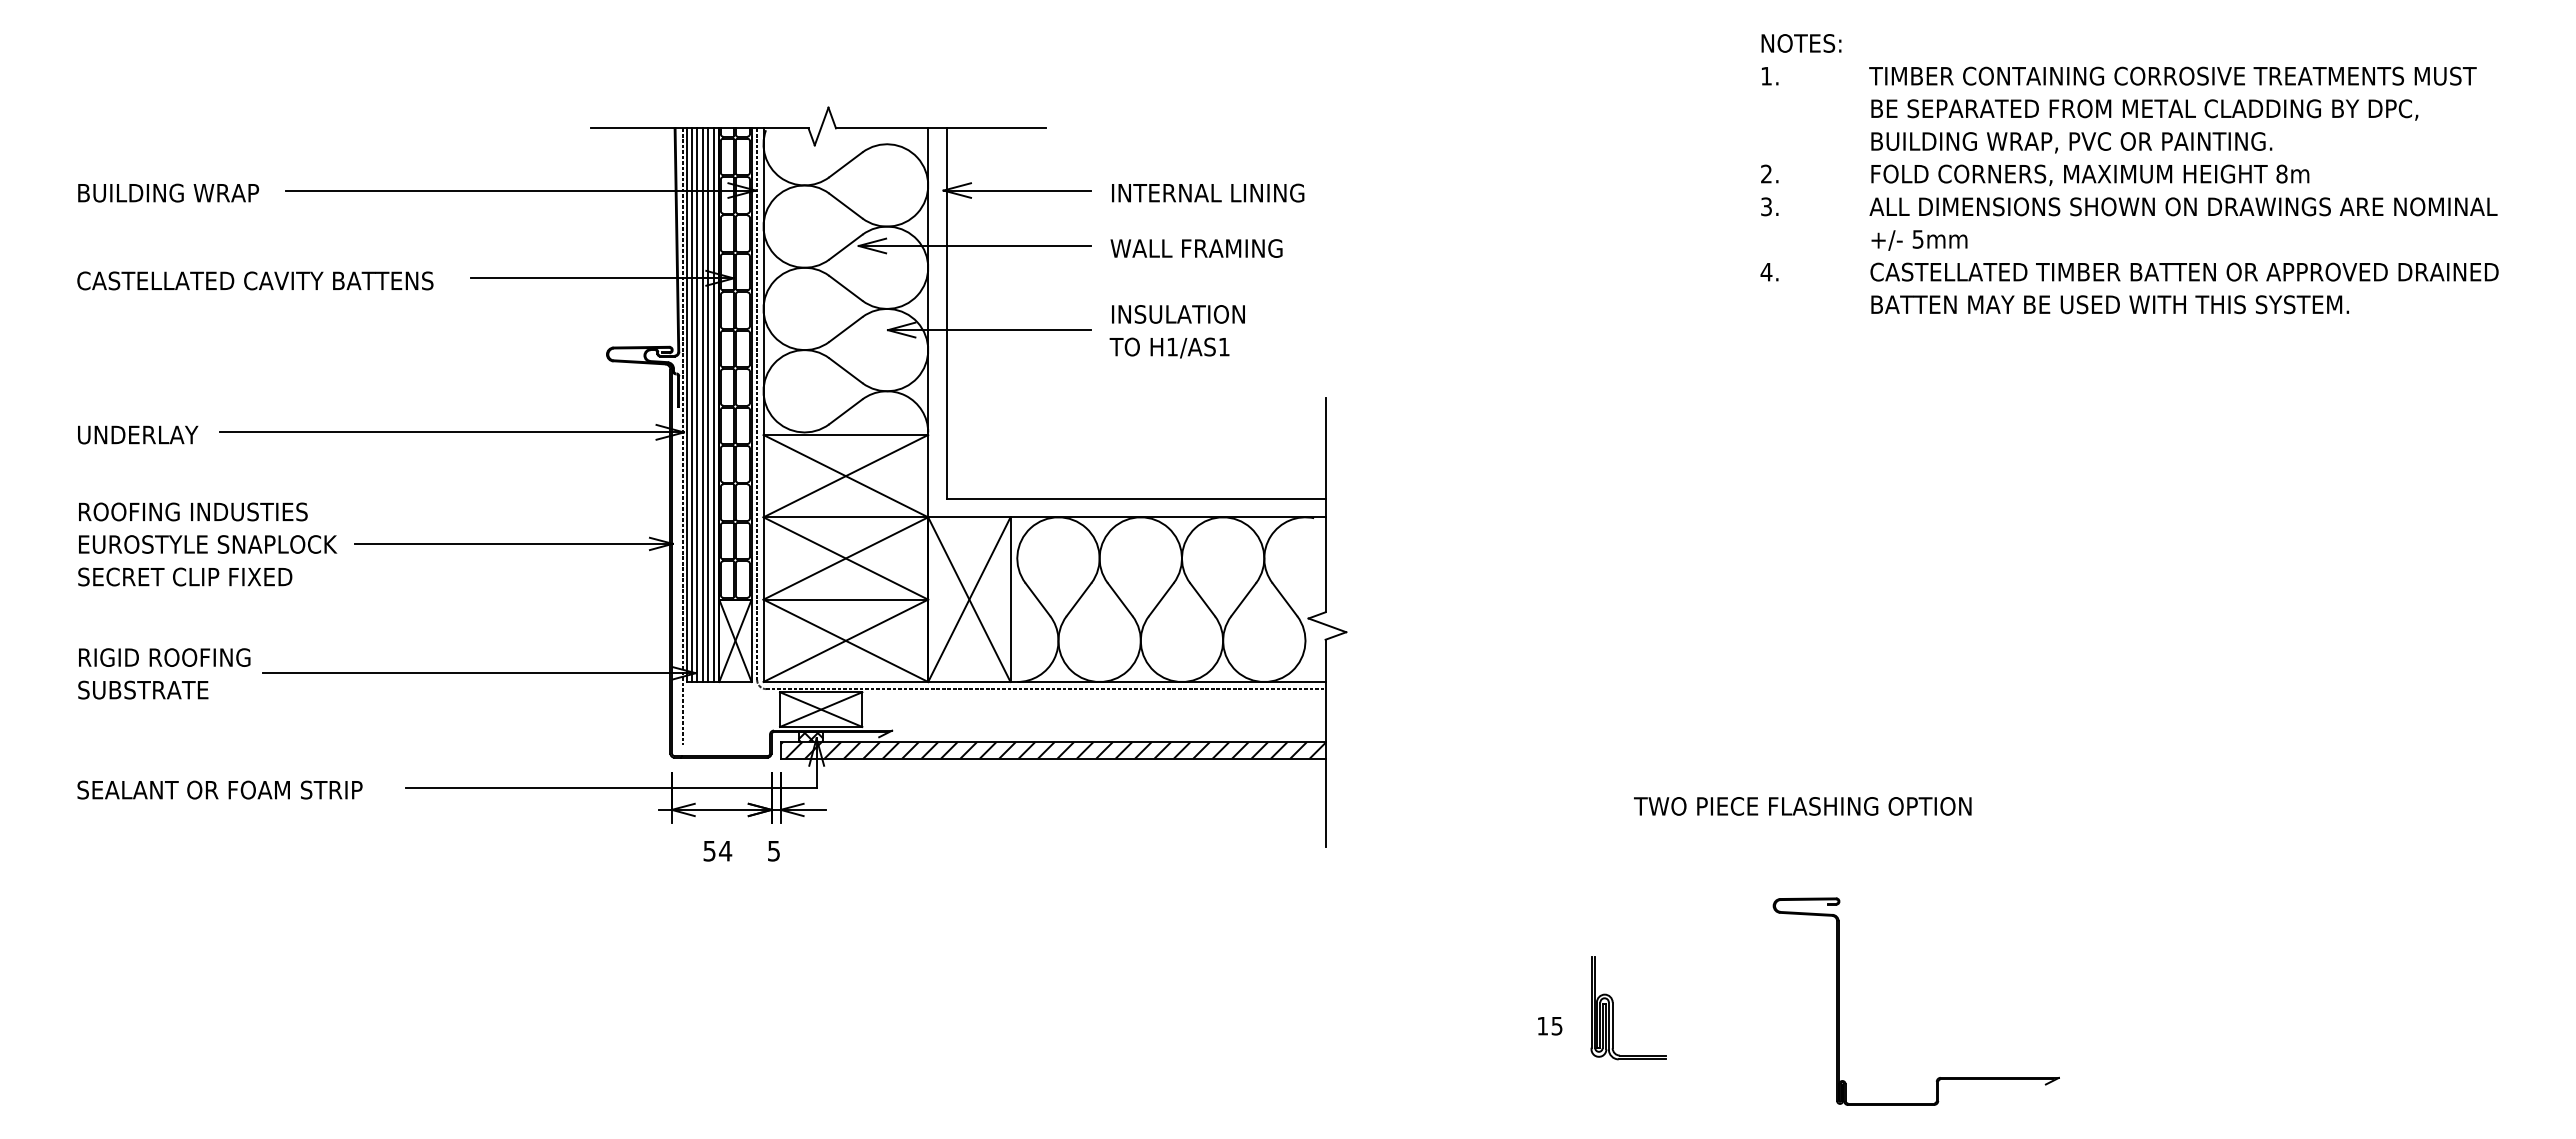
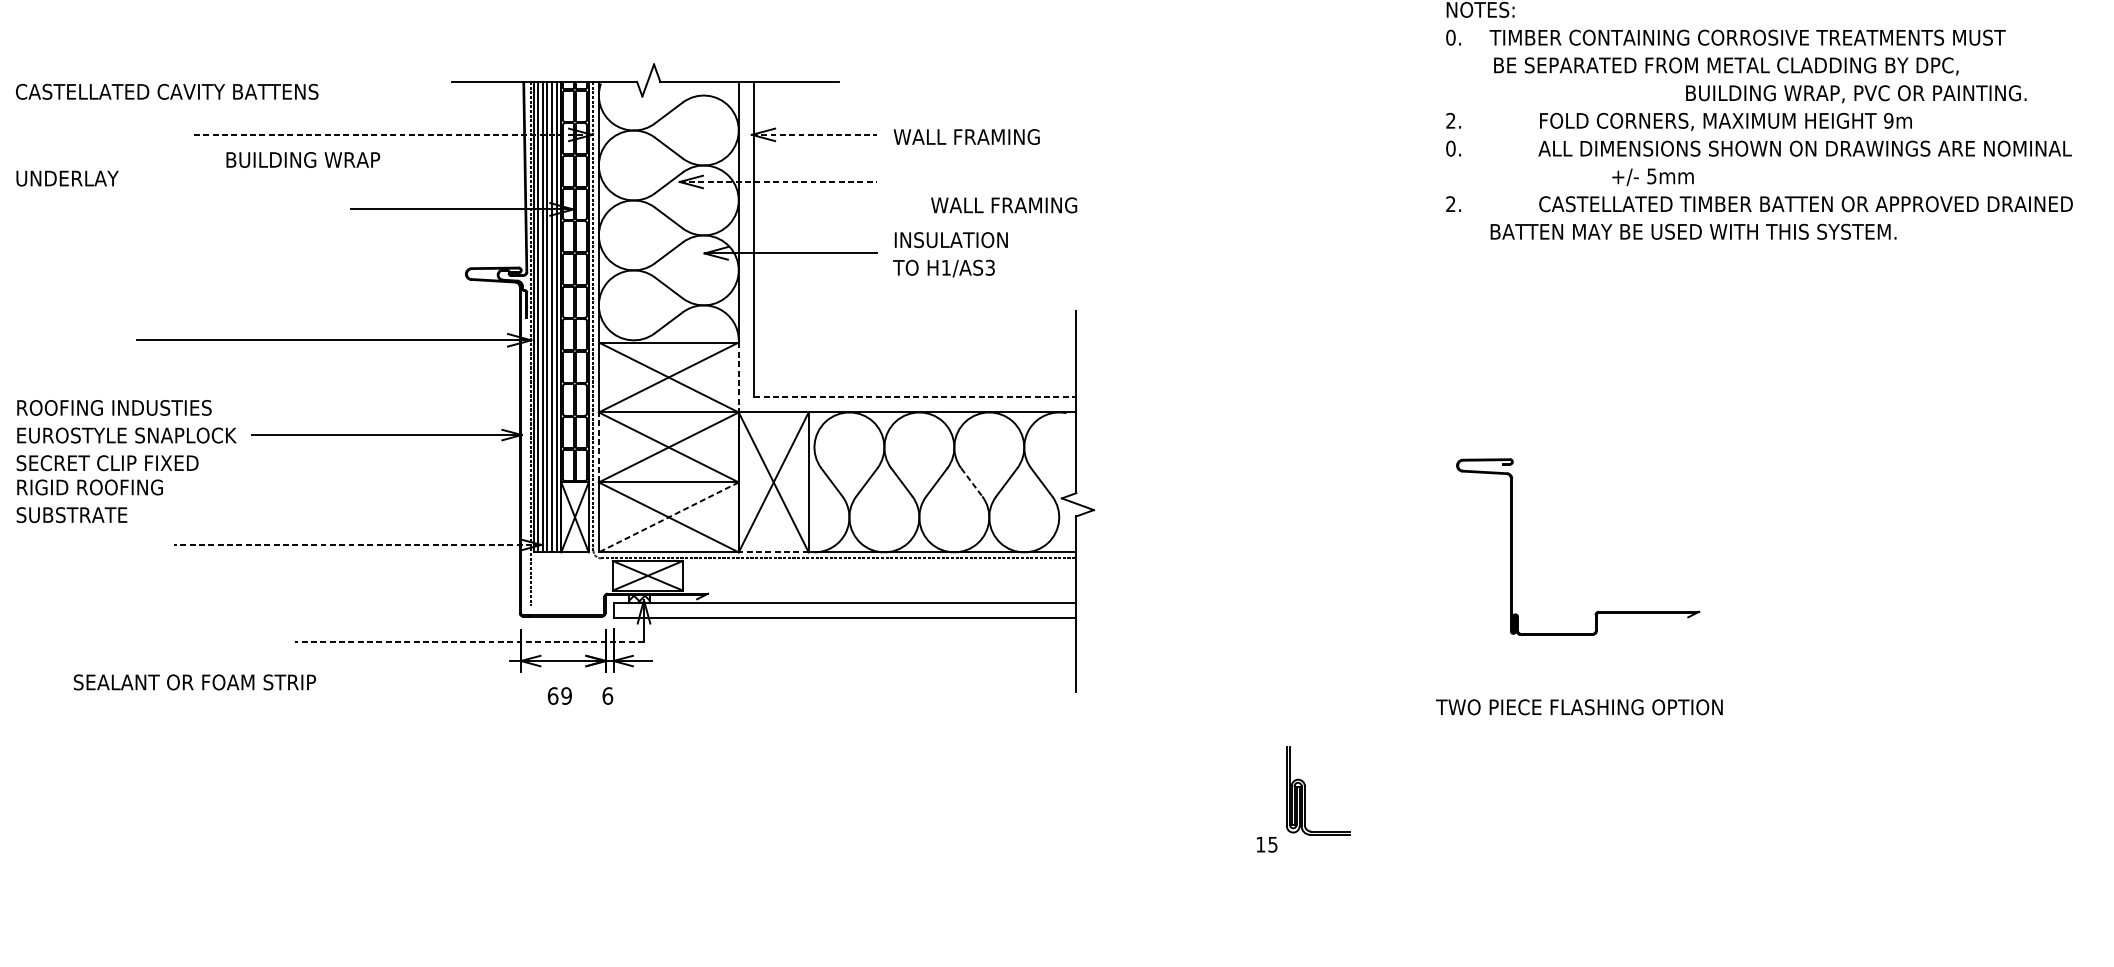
text: (1766, 75) -> (1450, 37), 1. -> 0.
text: (2172, 75) -> (1747, 37), moved
text: (2144, 109) -> (1726, 66), moved
text: (2071, 142) -> (1856, 94), moved
text: (2281, 173) -> (1888, 120), 8m -> 9m
line: (521, 190) -> (393, 134), solid -> dashed
line: (1017, 190) -> (814, 134), solid -> dashed
text: (168, 192) -> (303, 159), moved
text: (1207, 192) -> (976, 136), INTERNAL LINING -> WALL FRAMING
text: (1766, 206) -> (1450, 148), 3. -> 0.
text: (1919, 240) -> (1653, 177), moved
line: (975, 246) -> (778, 182), solid -> dashed
text: (1196, 248) -> (1004, 205), moved
text: (1766, 271) -> (1450, 203), 4. -> 2.
text: (255, 280) -> (167, 91), moved
text: (2109, 304) -> (1692, 231), moved
text: (1223, 346) -> (989, 267), H1/AS1 -> H1/AS3
text: (138, 434) -> (67, 178), moved
line: (928, 476) -> (739, 377), solid -> dashed
line: (1136, 499) -> (915, 397), solid -> dashed
line: (763, 558) -> (598, 447), solid -> dashed
line: (1202, 599) -> (971, 482), solid -> dashed
line: (845, 641) -> (668, 517), solid -> dashed
text: (164, 673) -> (89, 500), moved
line: (479, 673) -> (357, 545), solid -> dashed
line: (968, 681) -> (772, 551), solid -> dashed
hatch: (1052, 750) -> (844, 610), removed
line: (610, 787) -> (468, 641), solid -> dashed
text: (219, 789) -> (194, 681), moved
text: (1802, 806) -> (1579, 707), moved
text: (717, 850) -> (559, 695), 54 -> 69
text: (773, 850) -> (607, 695), 5 -> 6
part: (1839, 1001) -> (1512, 546), moved
part: (1613, 1008) -> (1305, 791), moved

